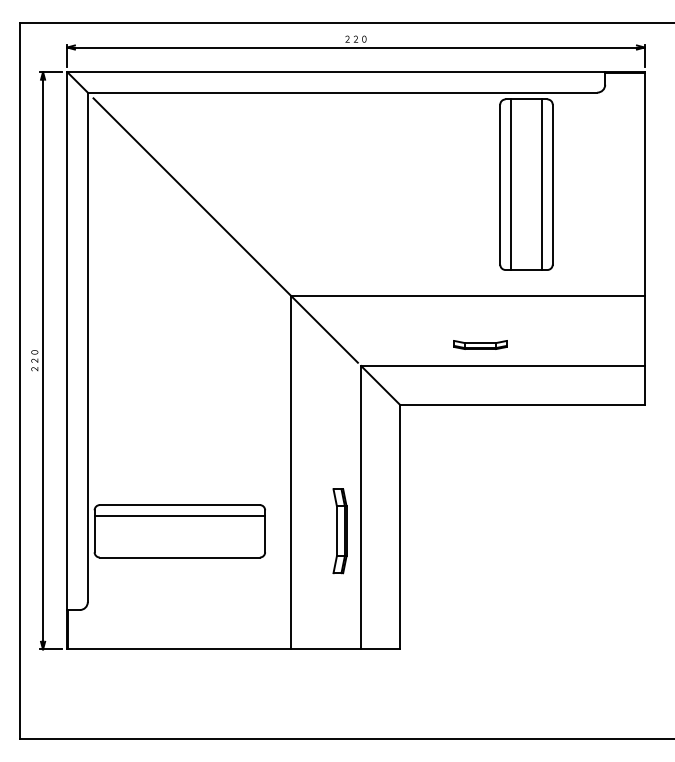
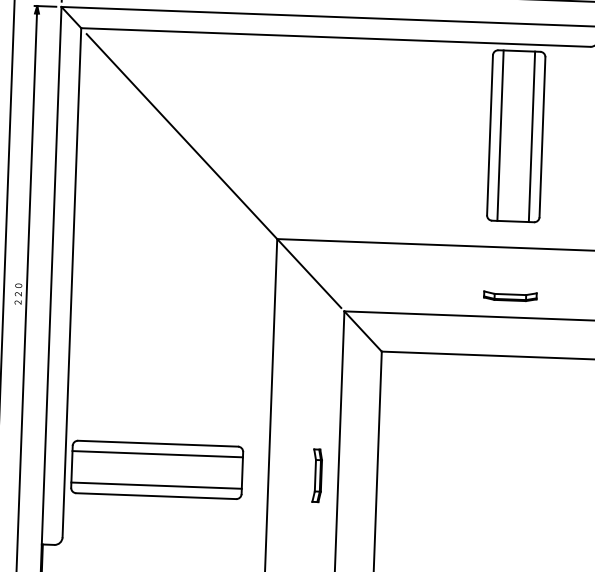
part: (480, 344) -> (510, 295), moved
part: (340, 531) -> (317, 476), size x0.62
line: (179, 547) -> (156, 486), added

